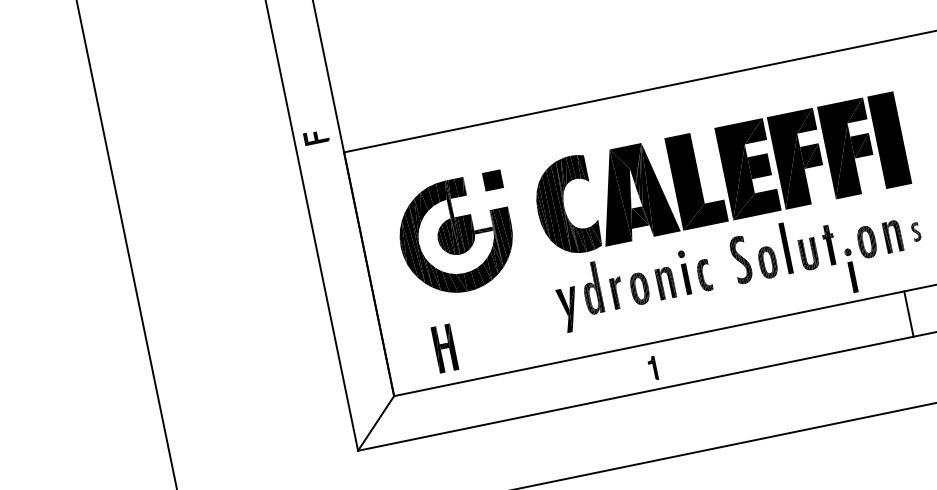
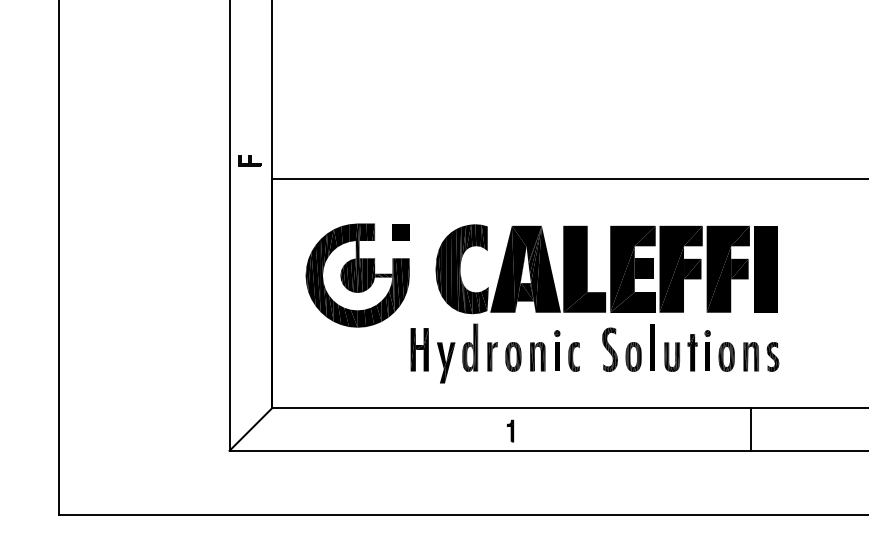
part: (915, 231) -> (772, 356), size x1.67
part: (851, 270) -> (707, 350), moved
part: (444, 348) -> (419, 349), moved

